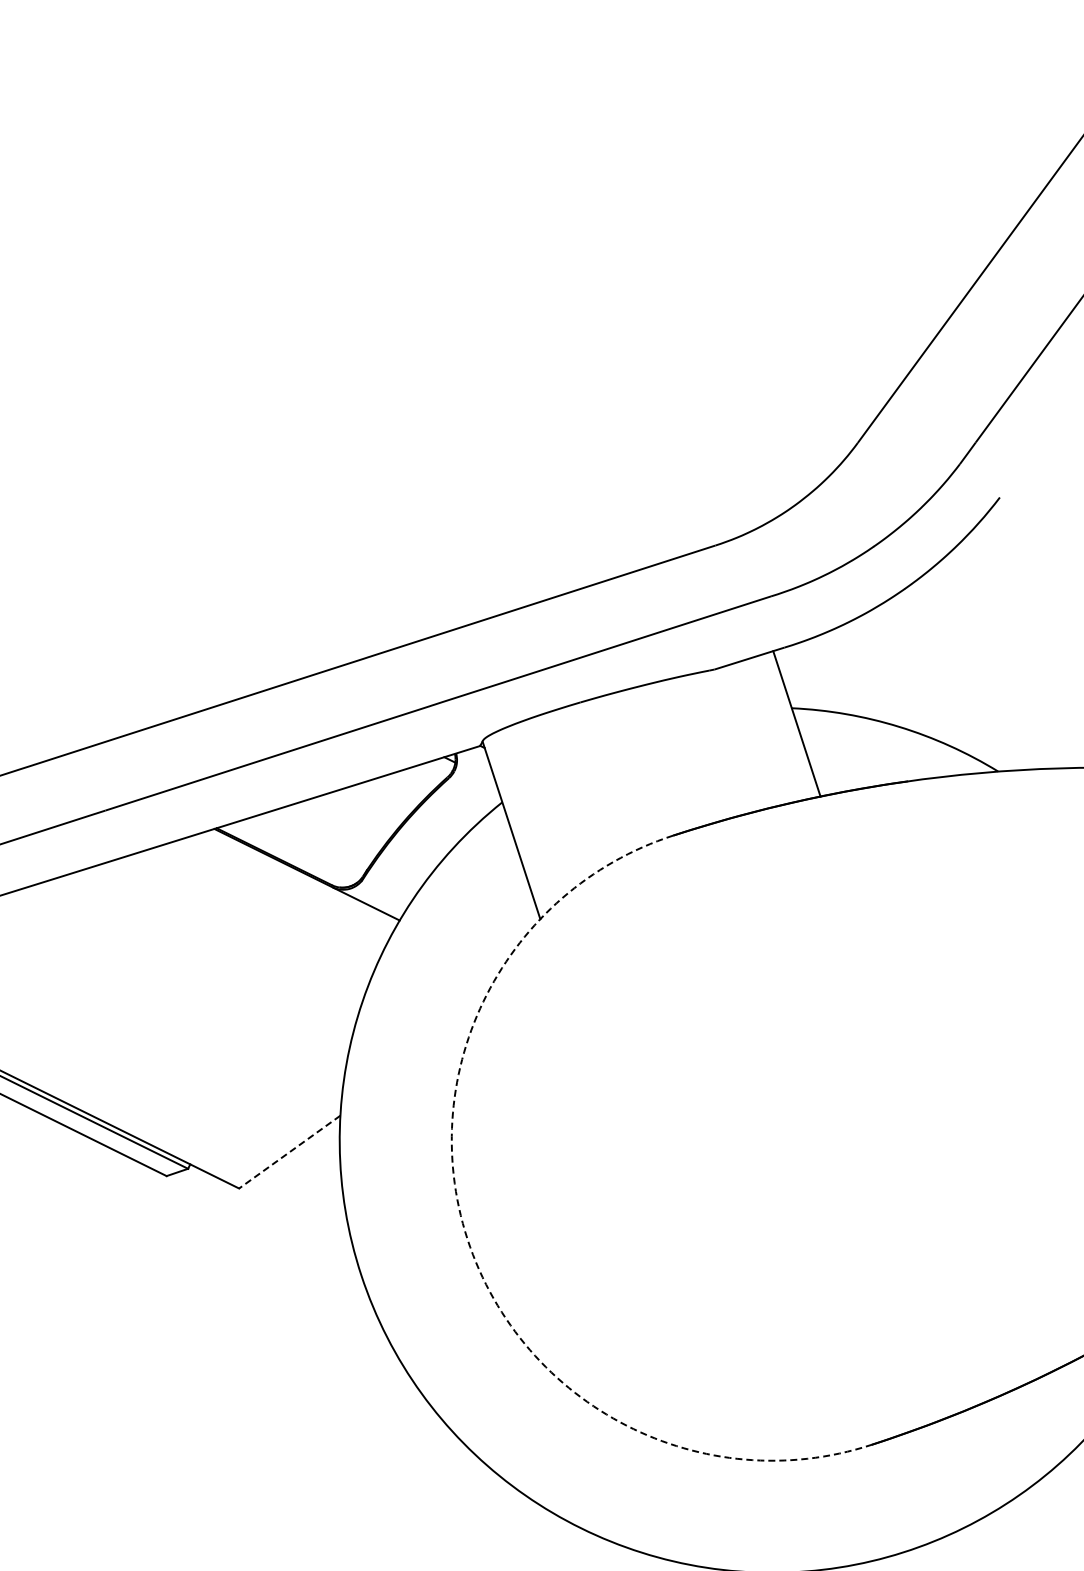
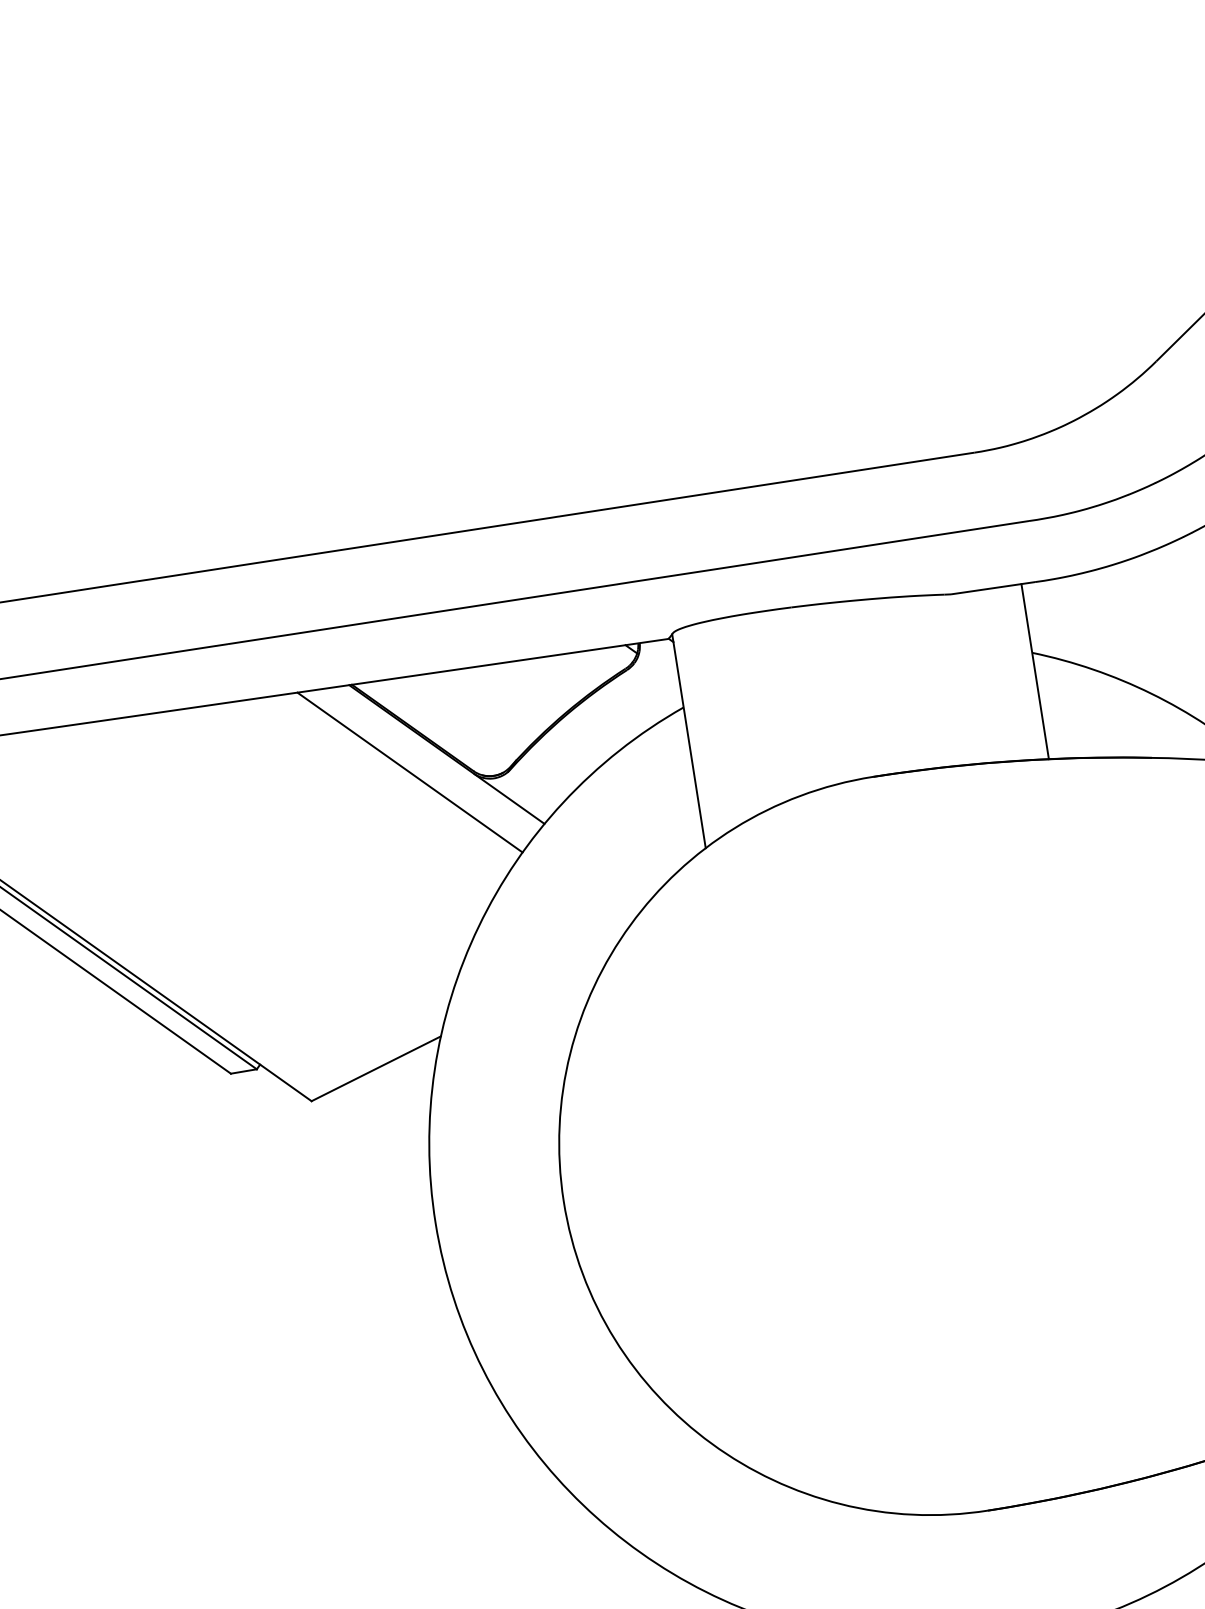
line: (277, 894) -> (409, 771), added
line: (289, 1152) -> (375, 1069), dashed -> solid
arc: (467, 1239) -> (563, 1201), dashed -> solid

